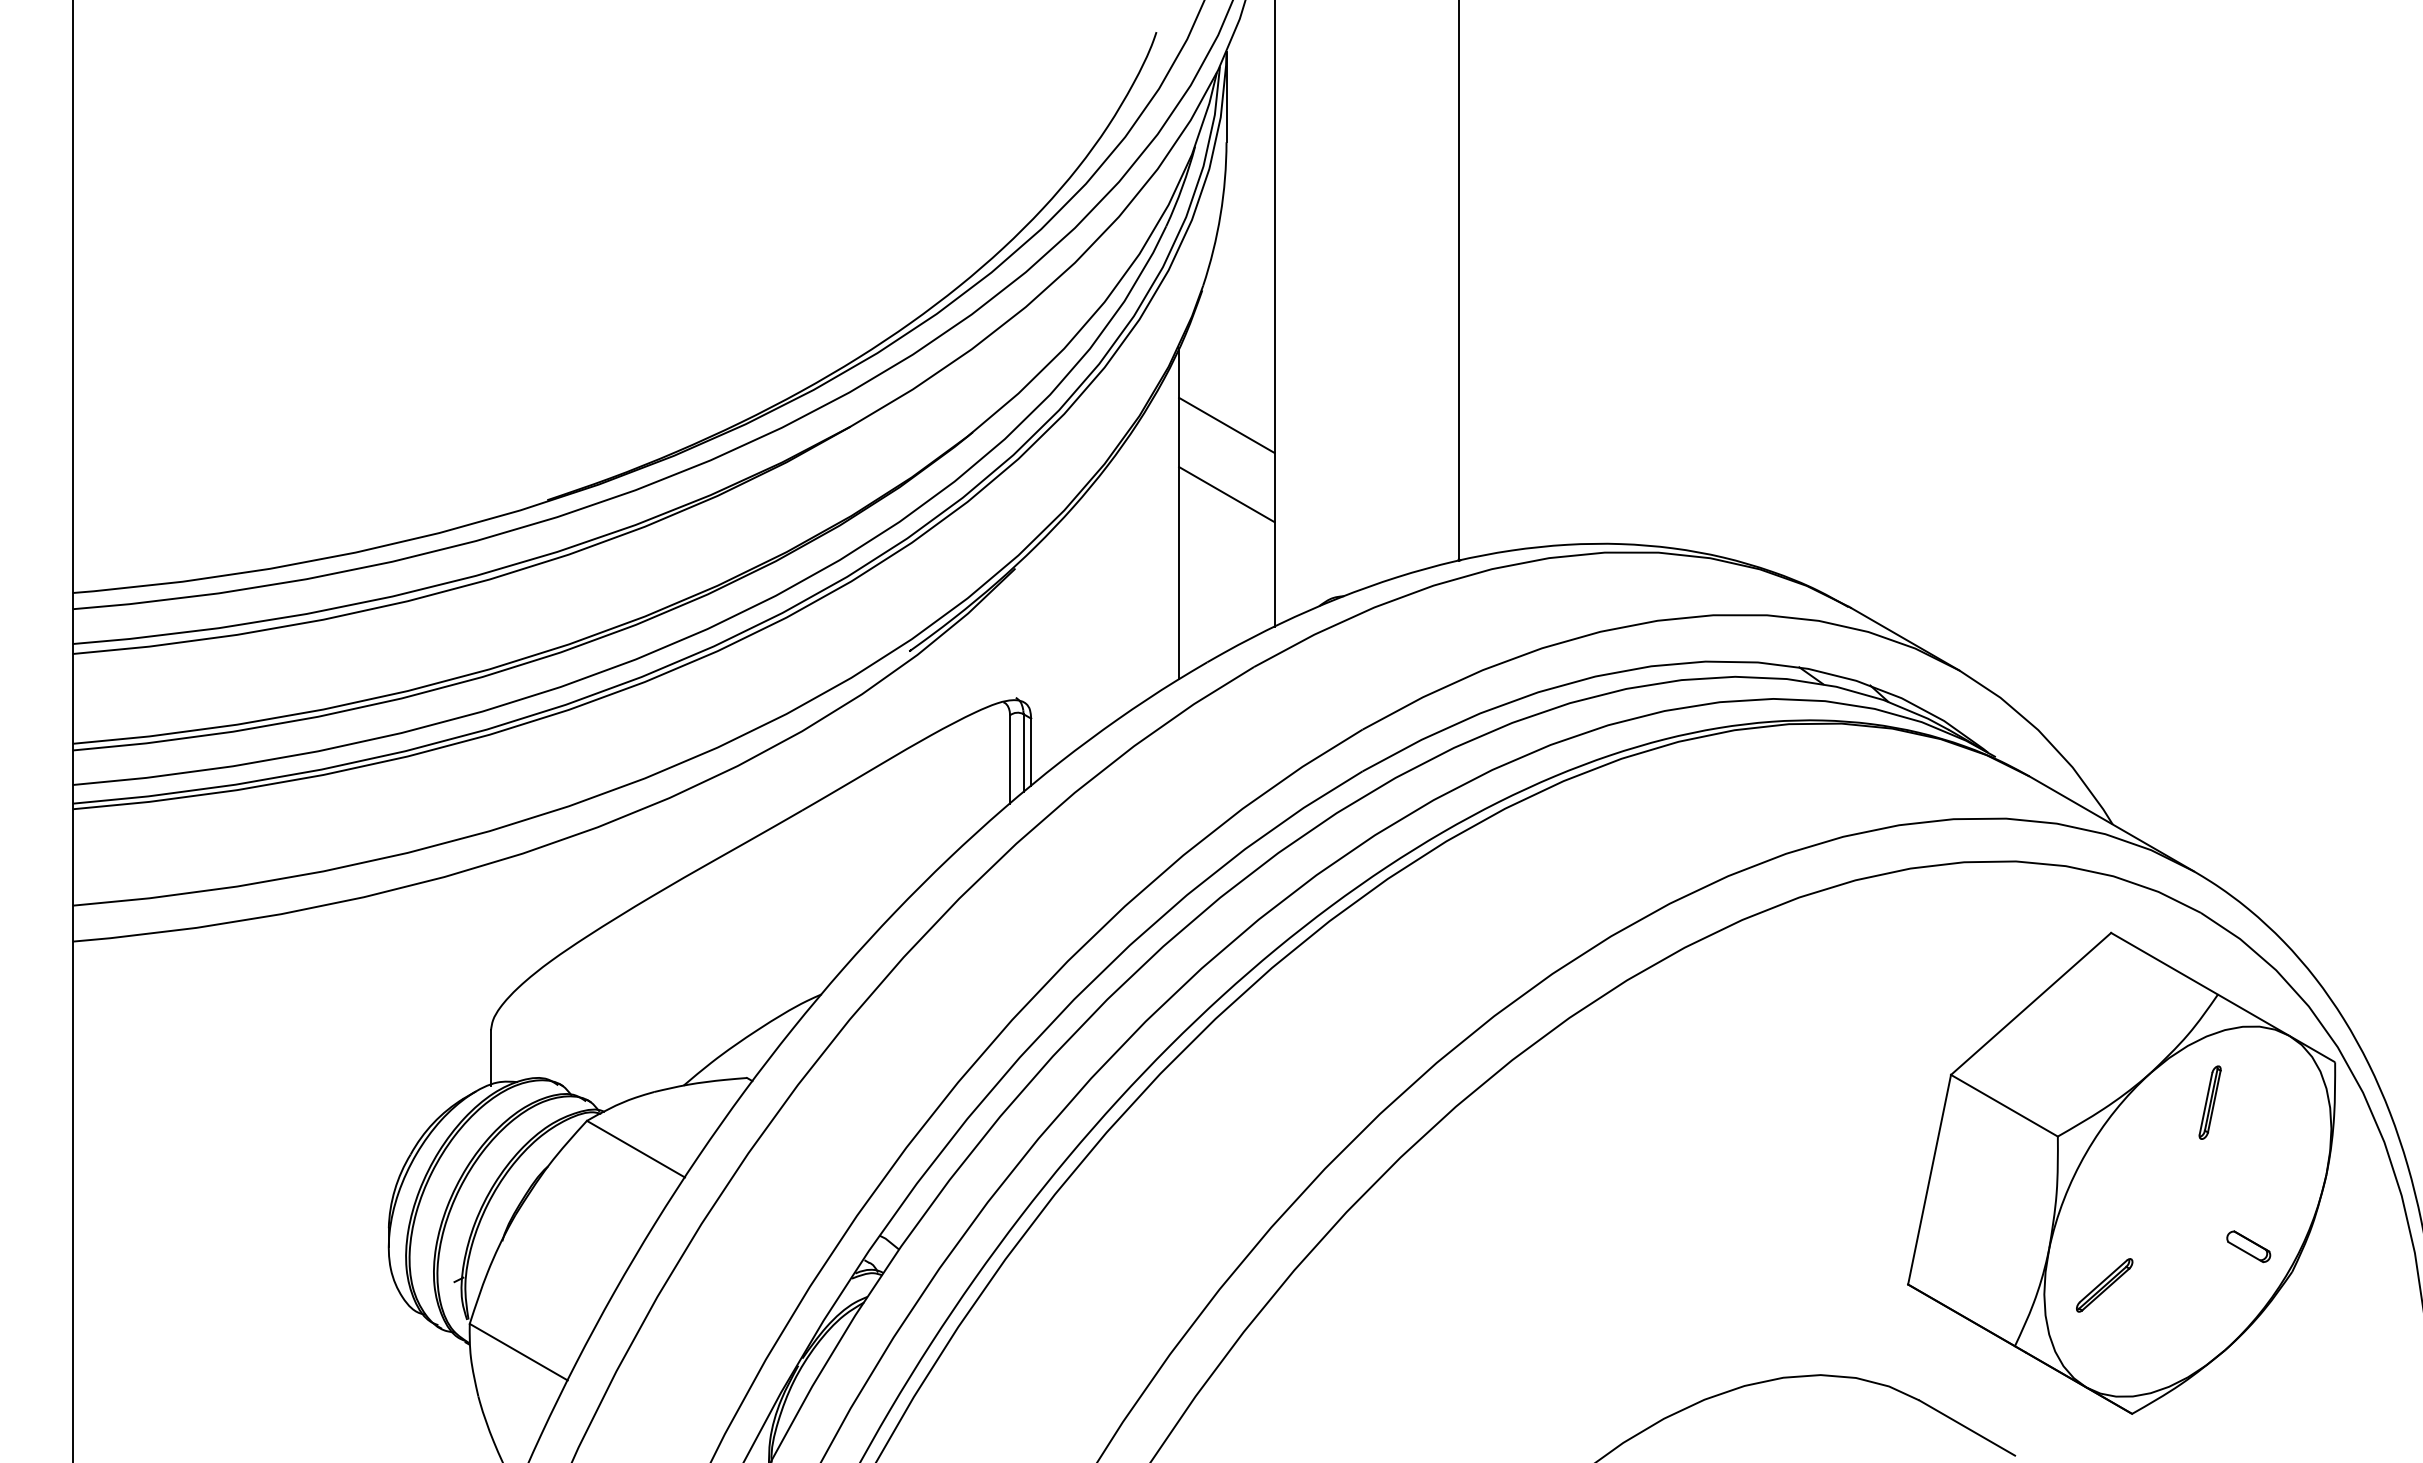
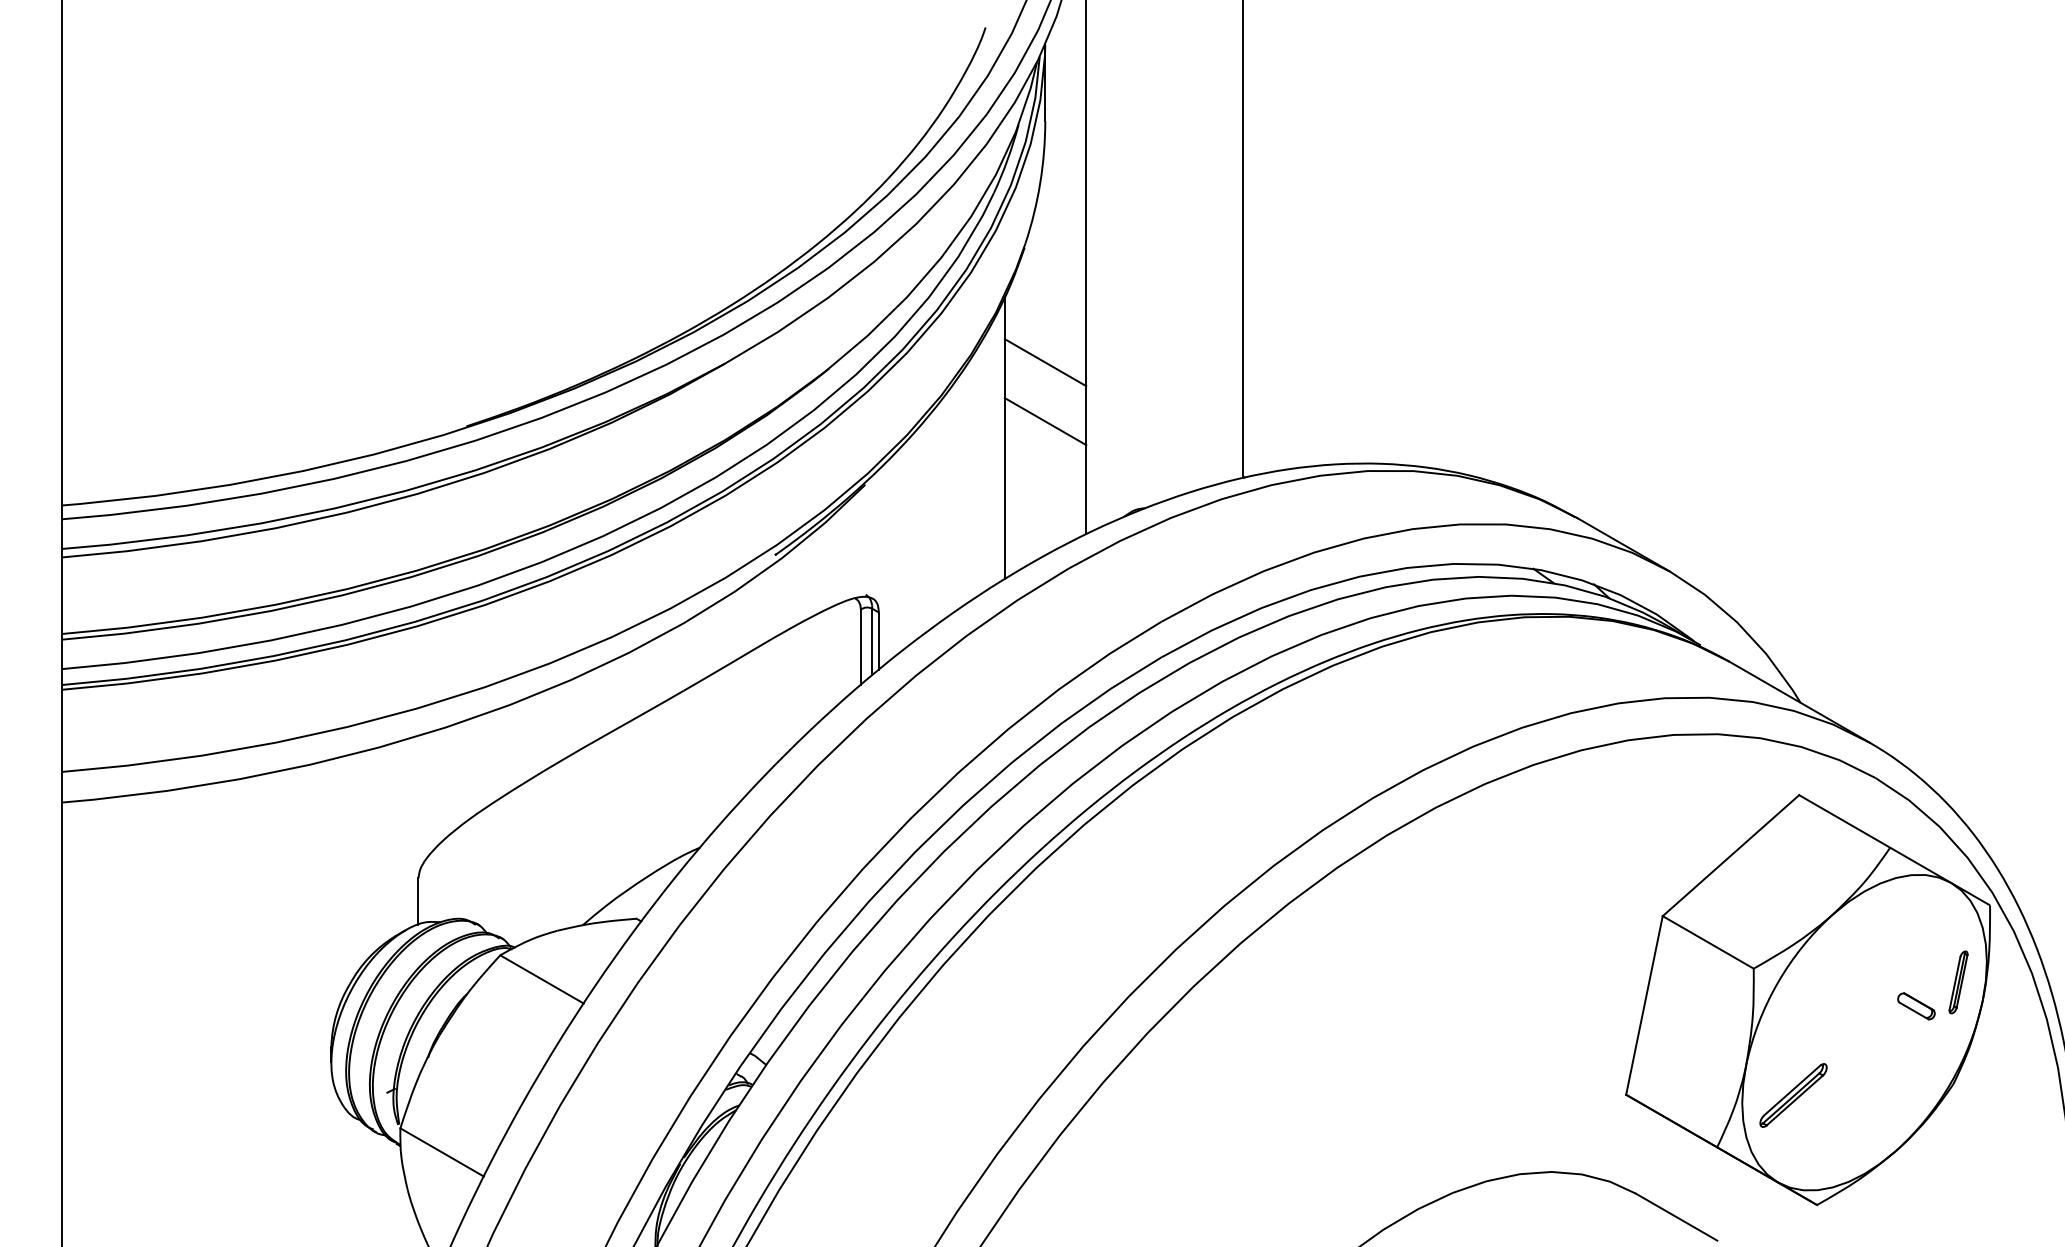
part: (2209, 1102) -> (1957, 982), moved
part: (2248, 1246) -> (1916, 1006), moved
part: (2104, 1285) -> (1793, 1095), size x1.4

